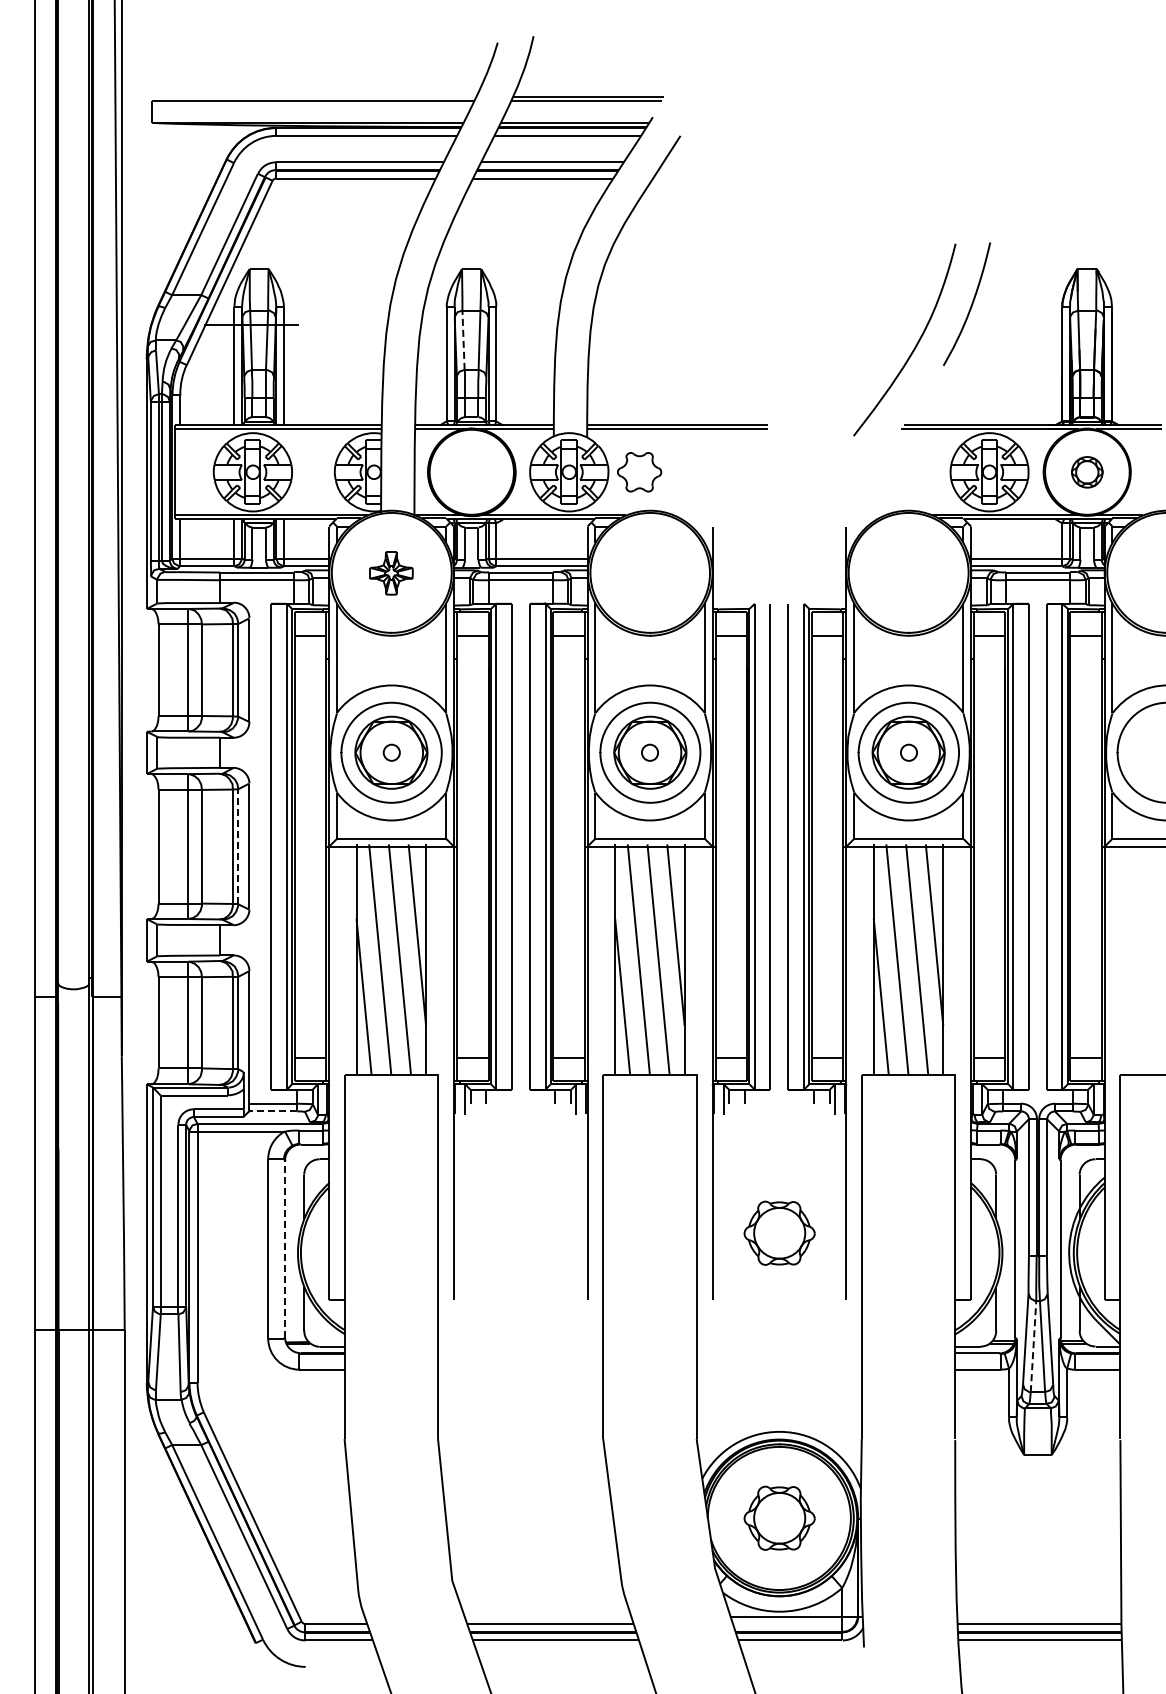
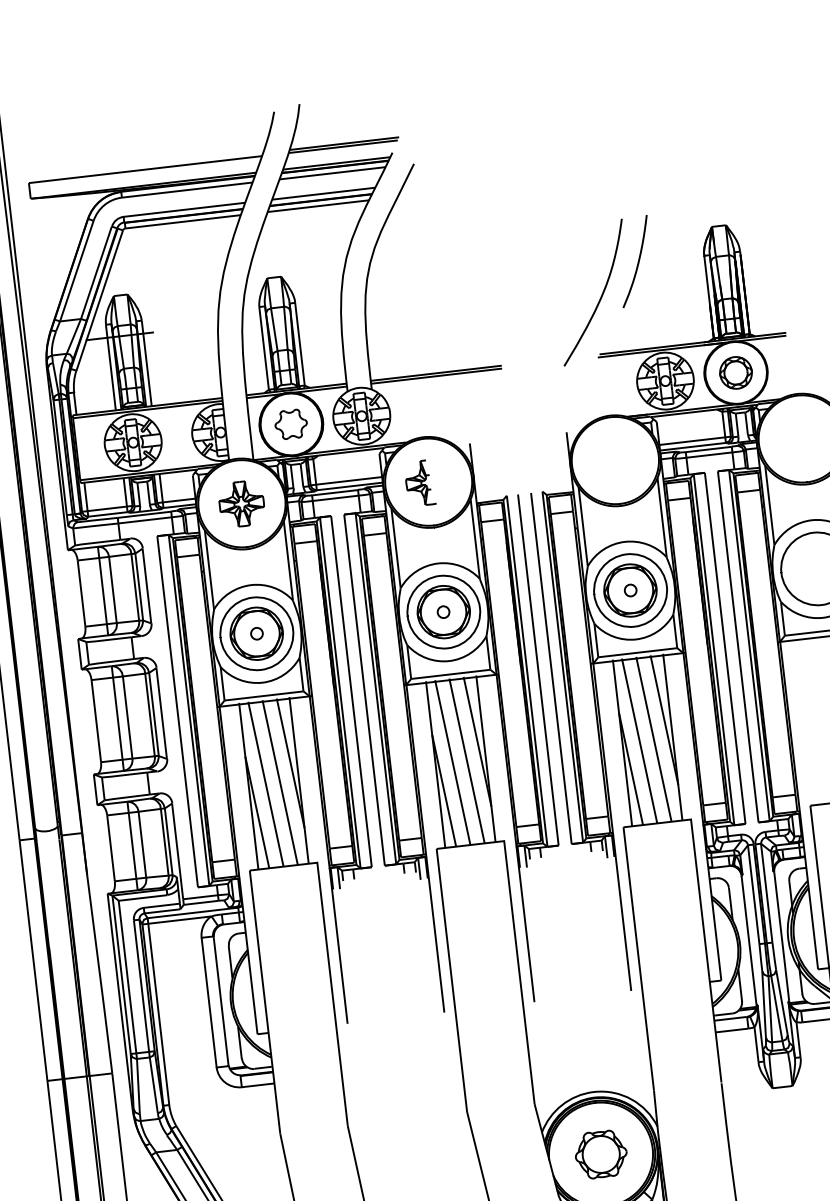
line: (463, 339) -> (274, 329), dashed -> solid
part: (639, 472) -> (291, 424), moved
part: (1087, 472) -> (736, 373), size x1.43
part: (391, 573) -> (241, 504), size x1.43
part: (637, 573) -> (419, 483), added
line: (238, 845) -> (153, 713), dashed -> solid
line: (272, 1111) -> (200, 902), dashed -> solid
part: (779, 1232) -> (577, 947), removed
line: (284, 1248) -> (220, 1000), dashed -> solid
line: (1033, 1345) -> (770, 1008), dashed -> solid

